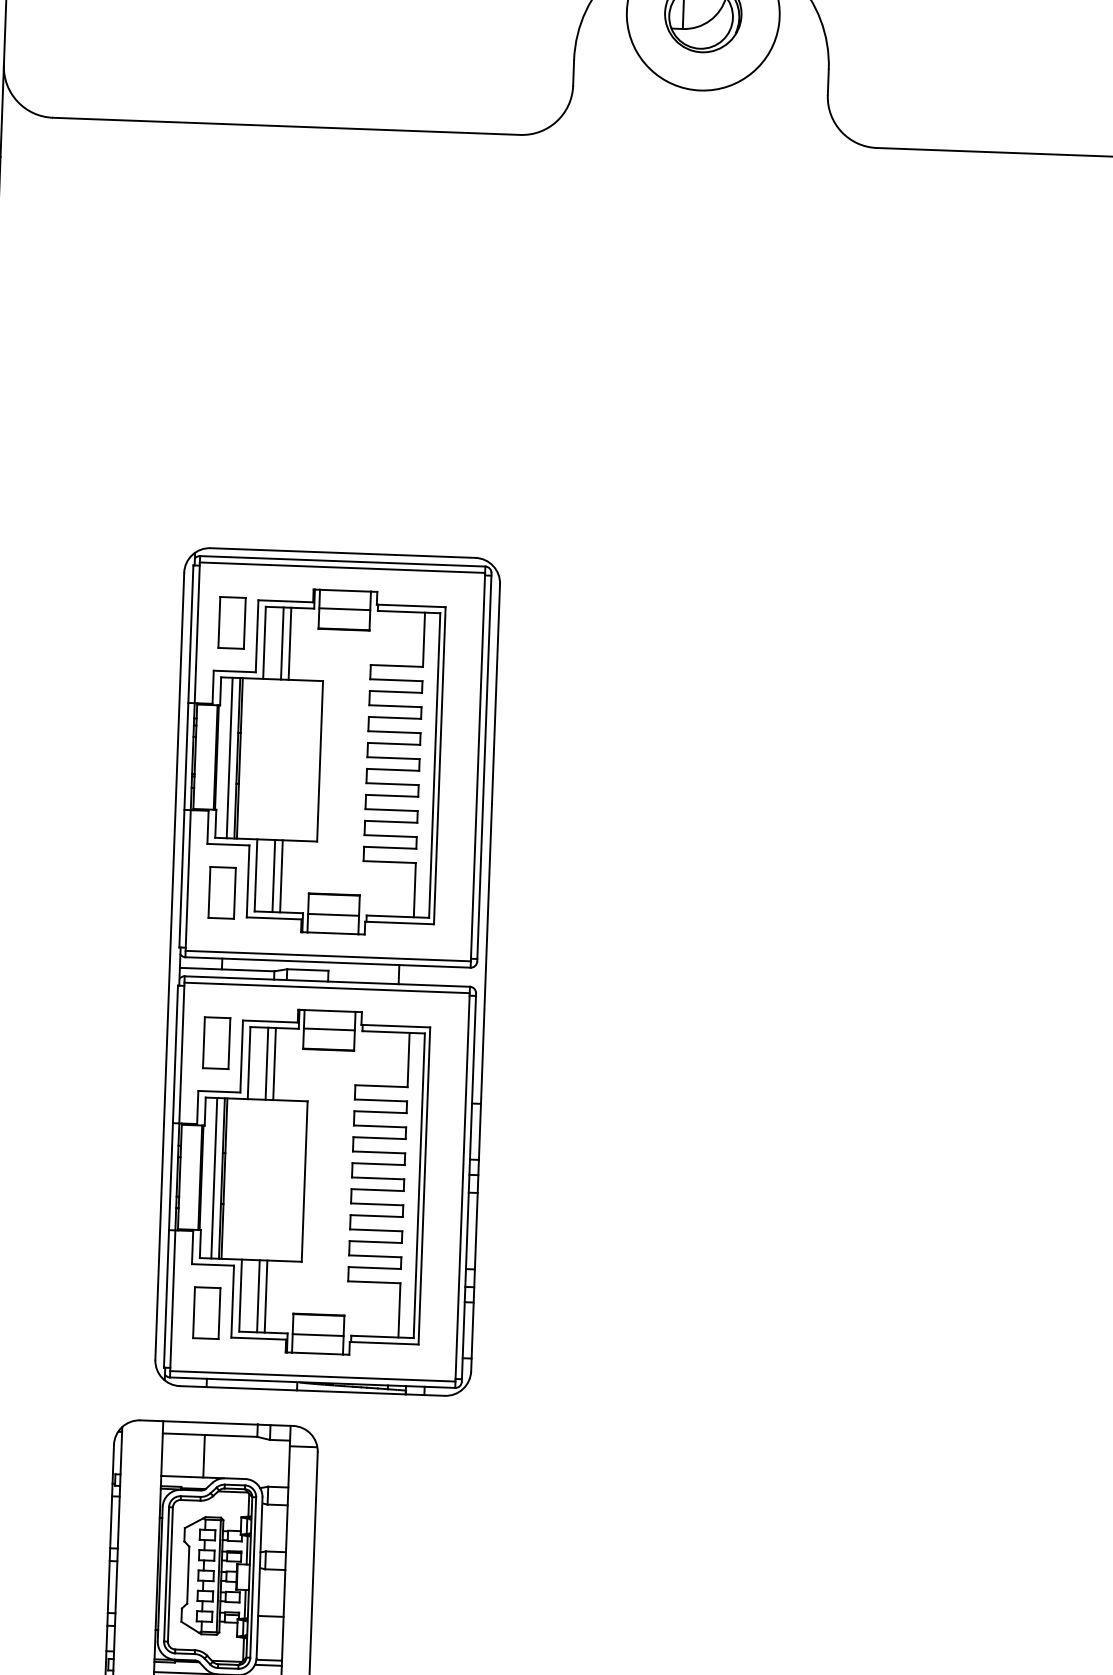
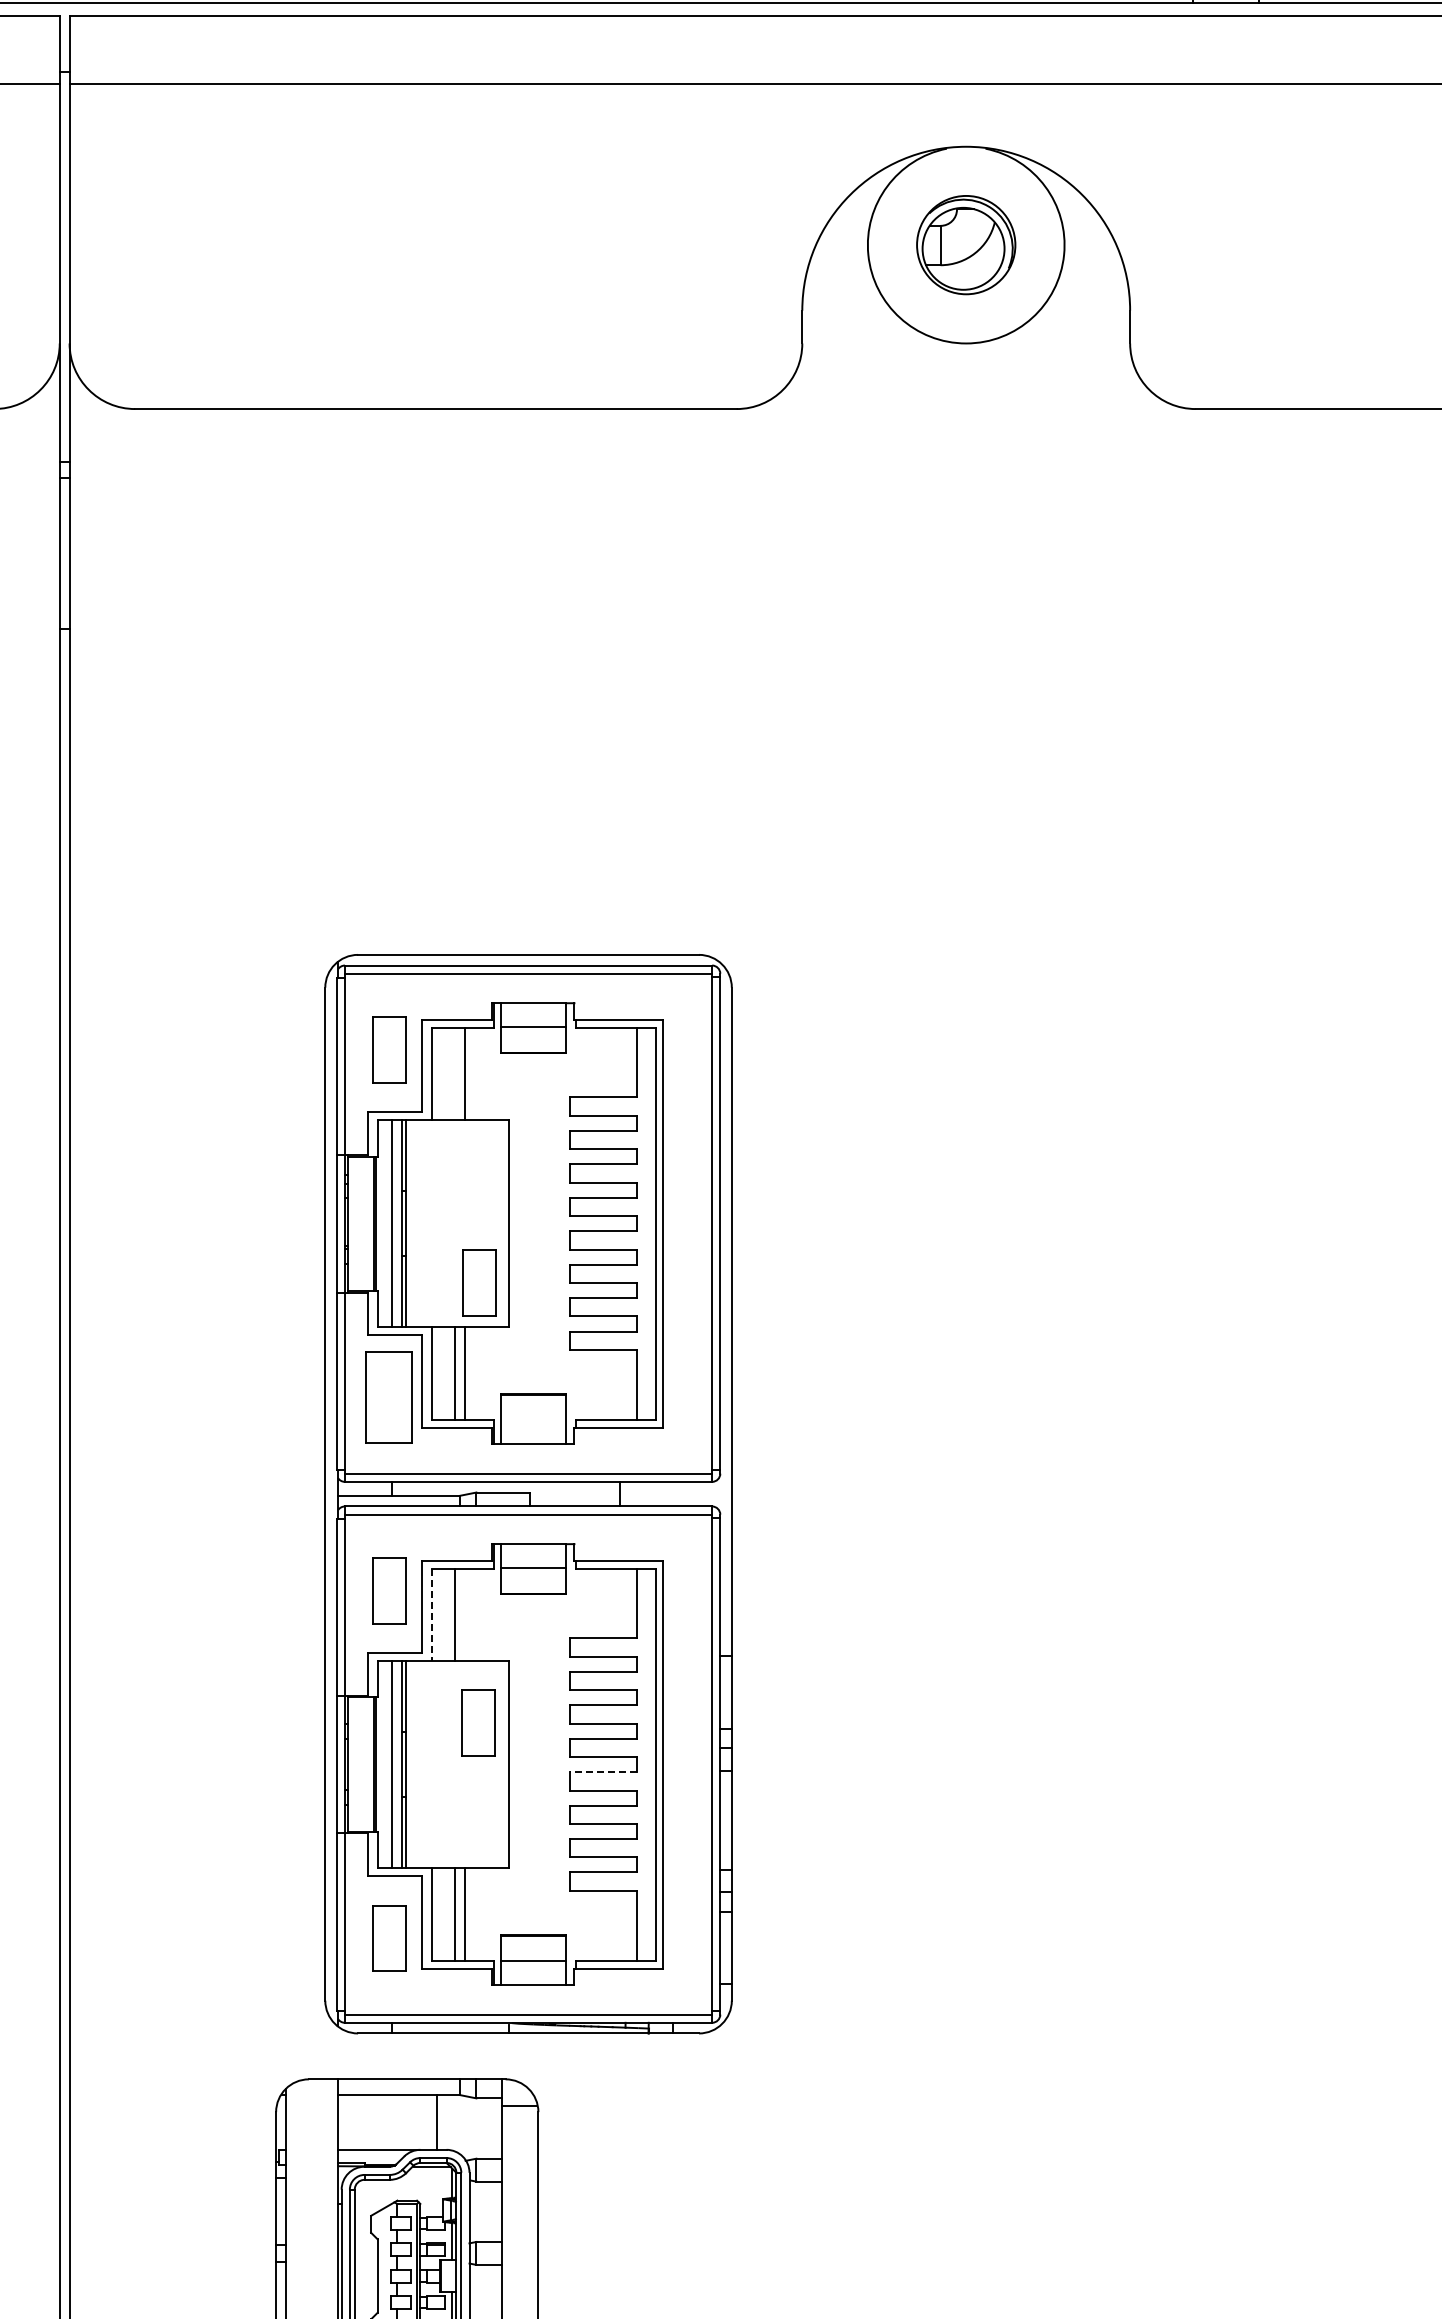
line: (282, 643) -> (454, 1073), removed
part: (295, 806) -> (479, 1282), added
part: (222, 892) -> (389, 1397), size x1.4
line: (333, 914) -> (533, 1420), removed
line: (248, 1063) -> (431, 1615), solid -> dashed
line: (274, 1063) -> (464, 1614), removed
part: (282, 1147) -> (478, 1722), added
line: (377, 1190) -> (603, 1772), solid -> dashed
line: (204, 1456) -> (437, 2122), moved

